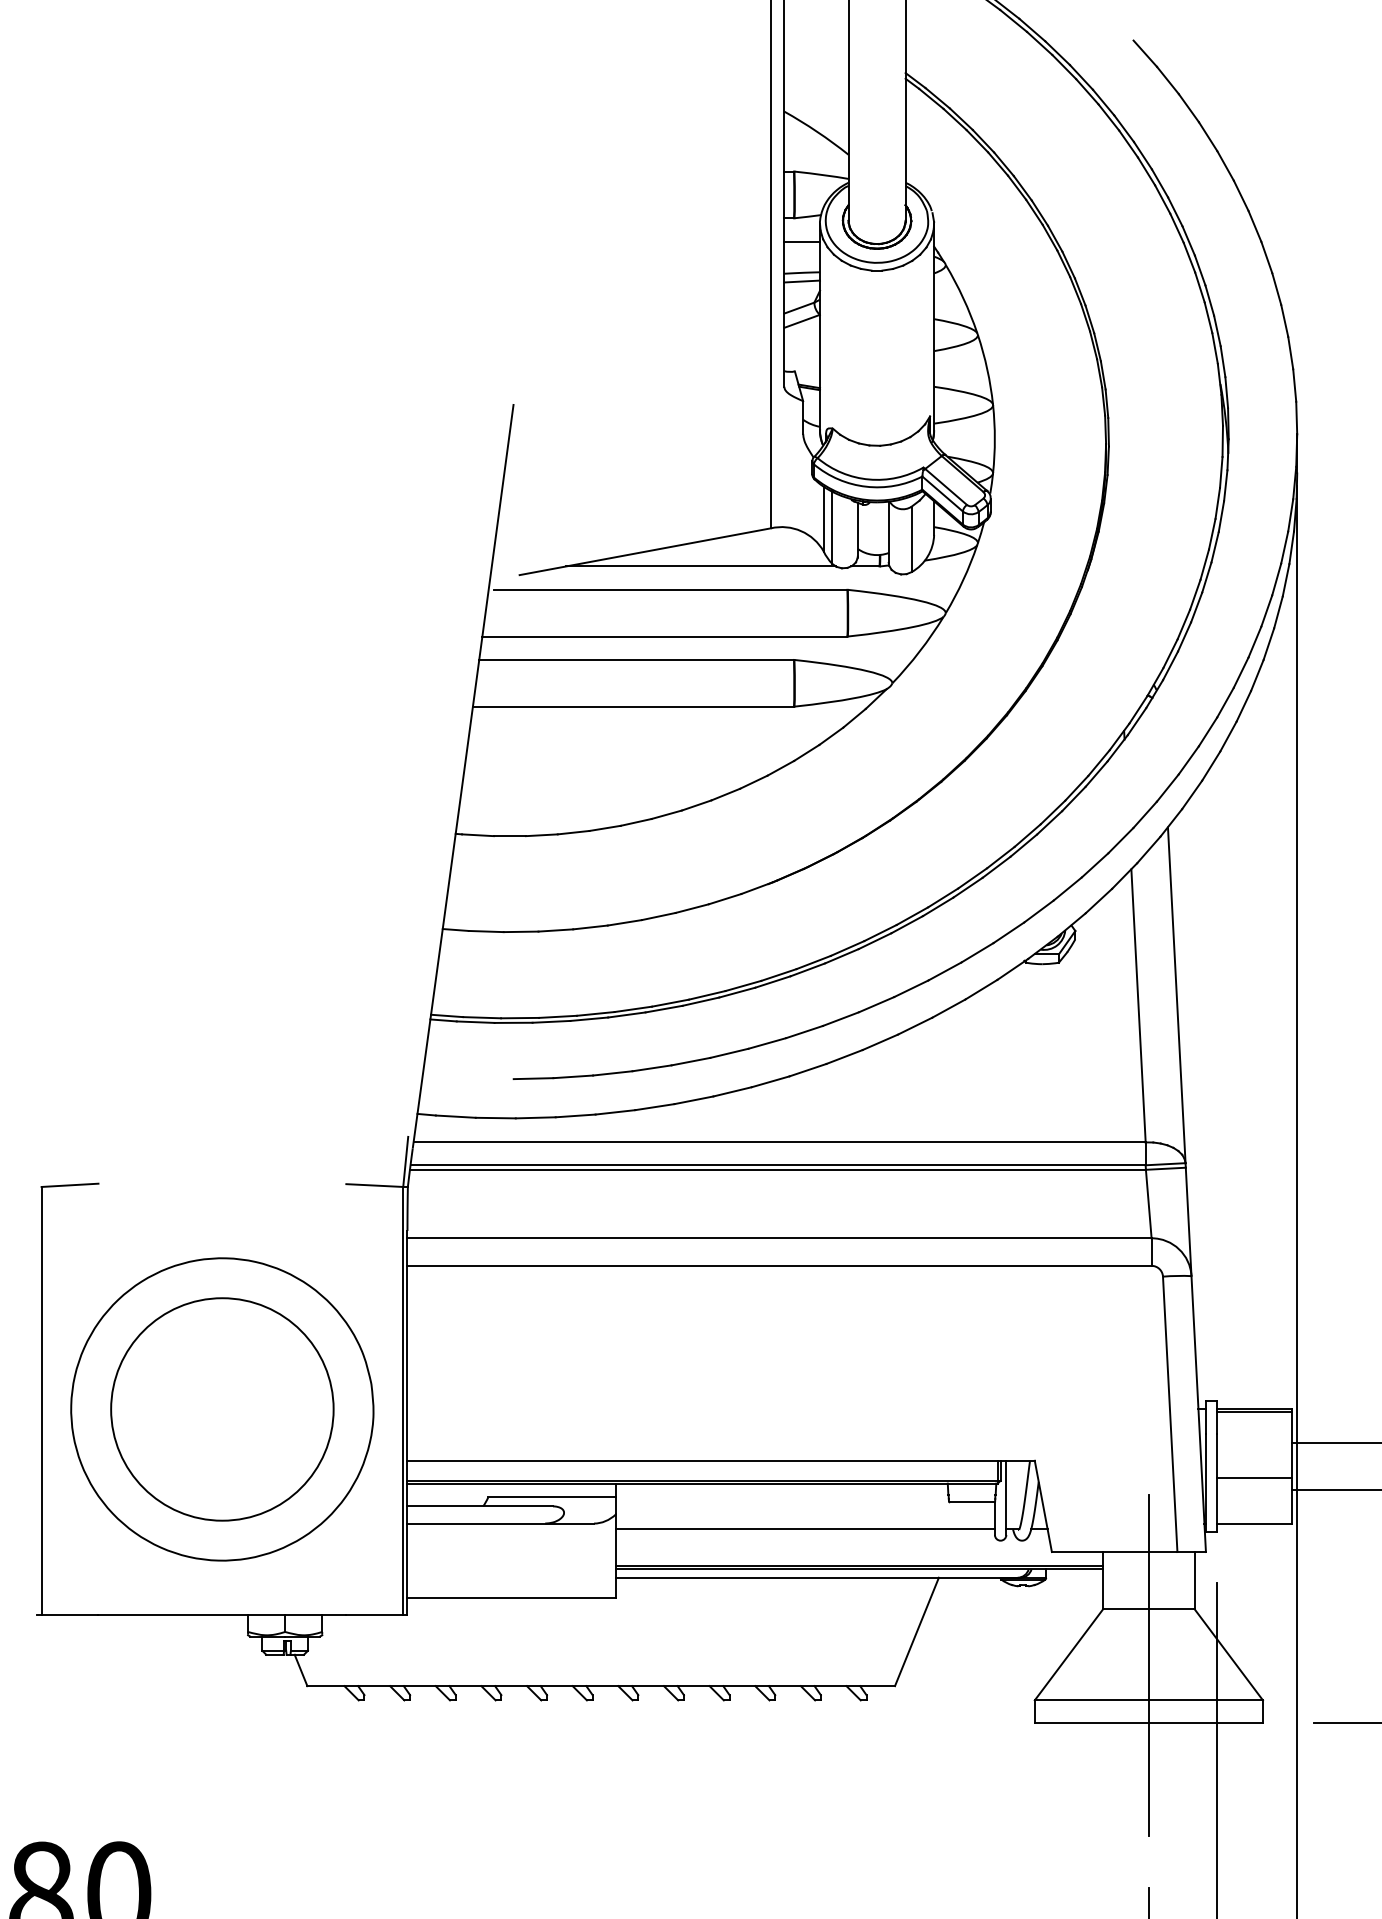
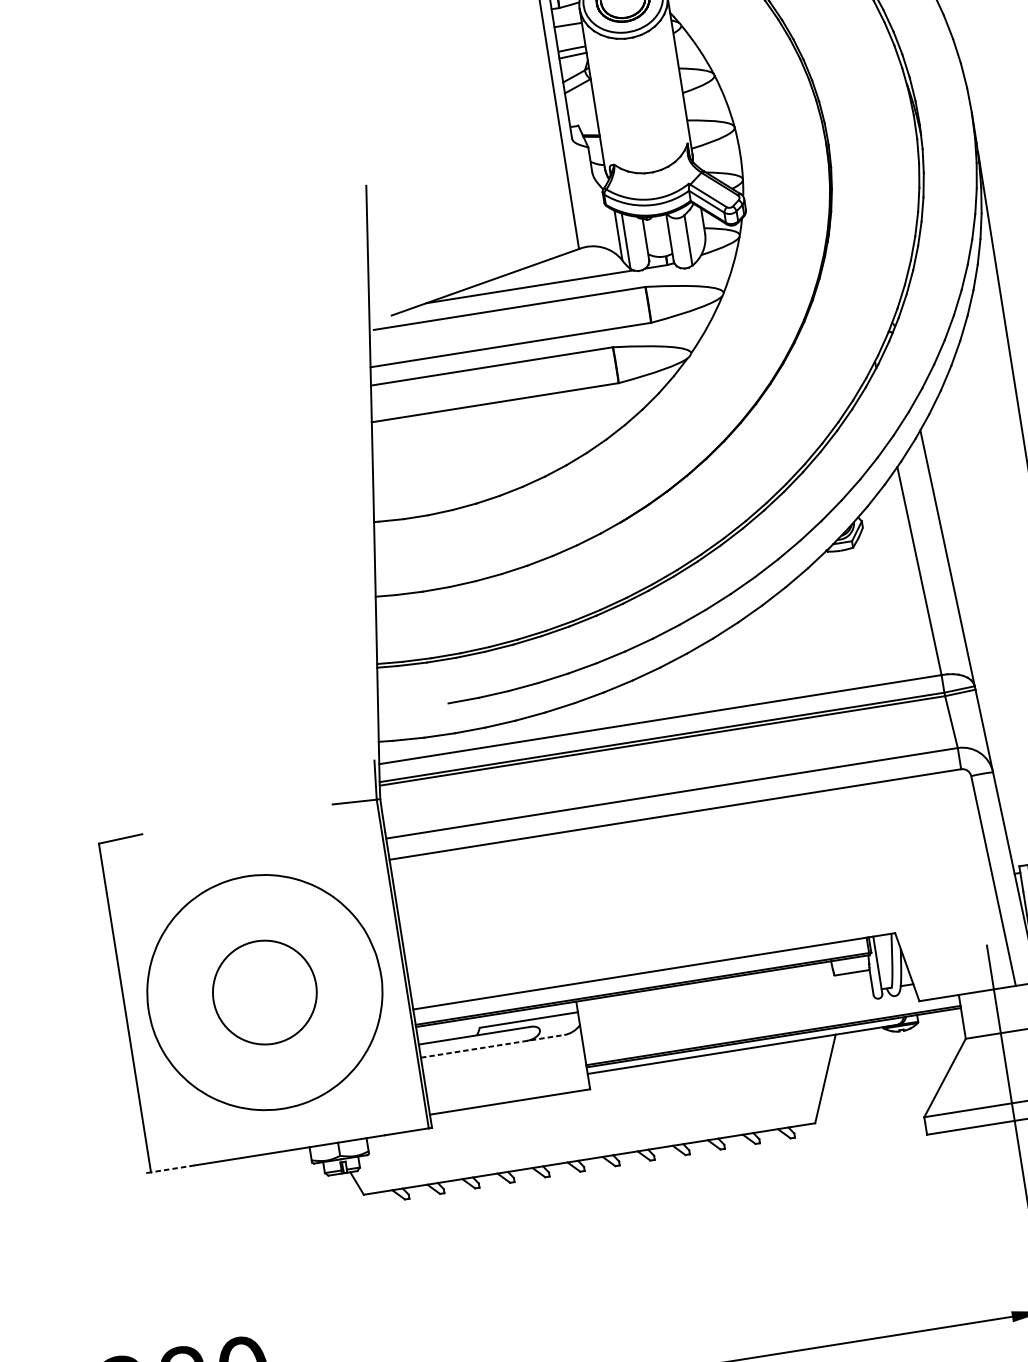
circle: (222, 1409) -> (264, 992), size x0.6
line: (501, 1523) -> (493, 1046), solid -> dashed
line: (805, 1529) -> (727, 1013), removed
line: (69, 1614) -> (172, 1168), solid -> dashed

